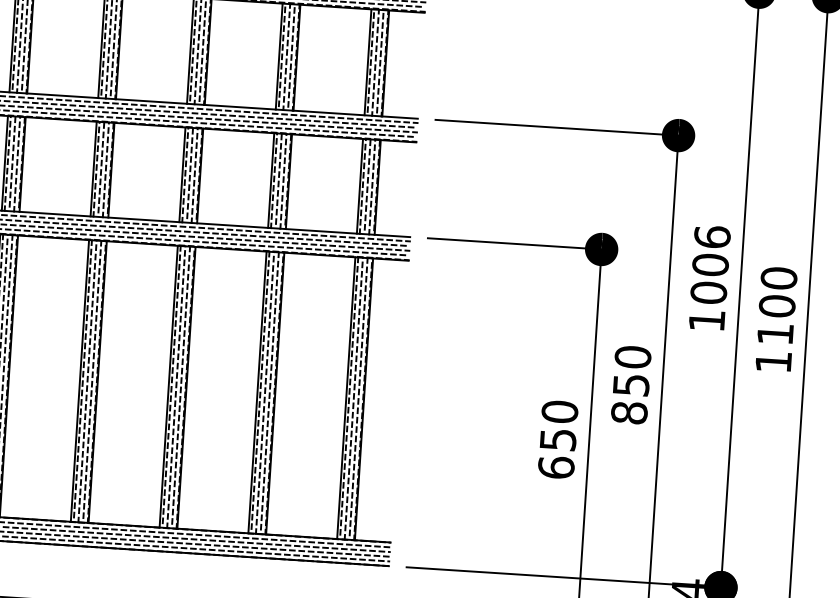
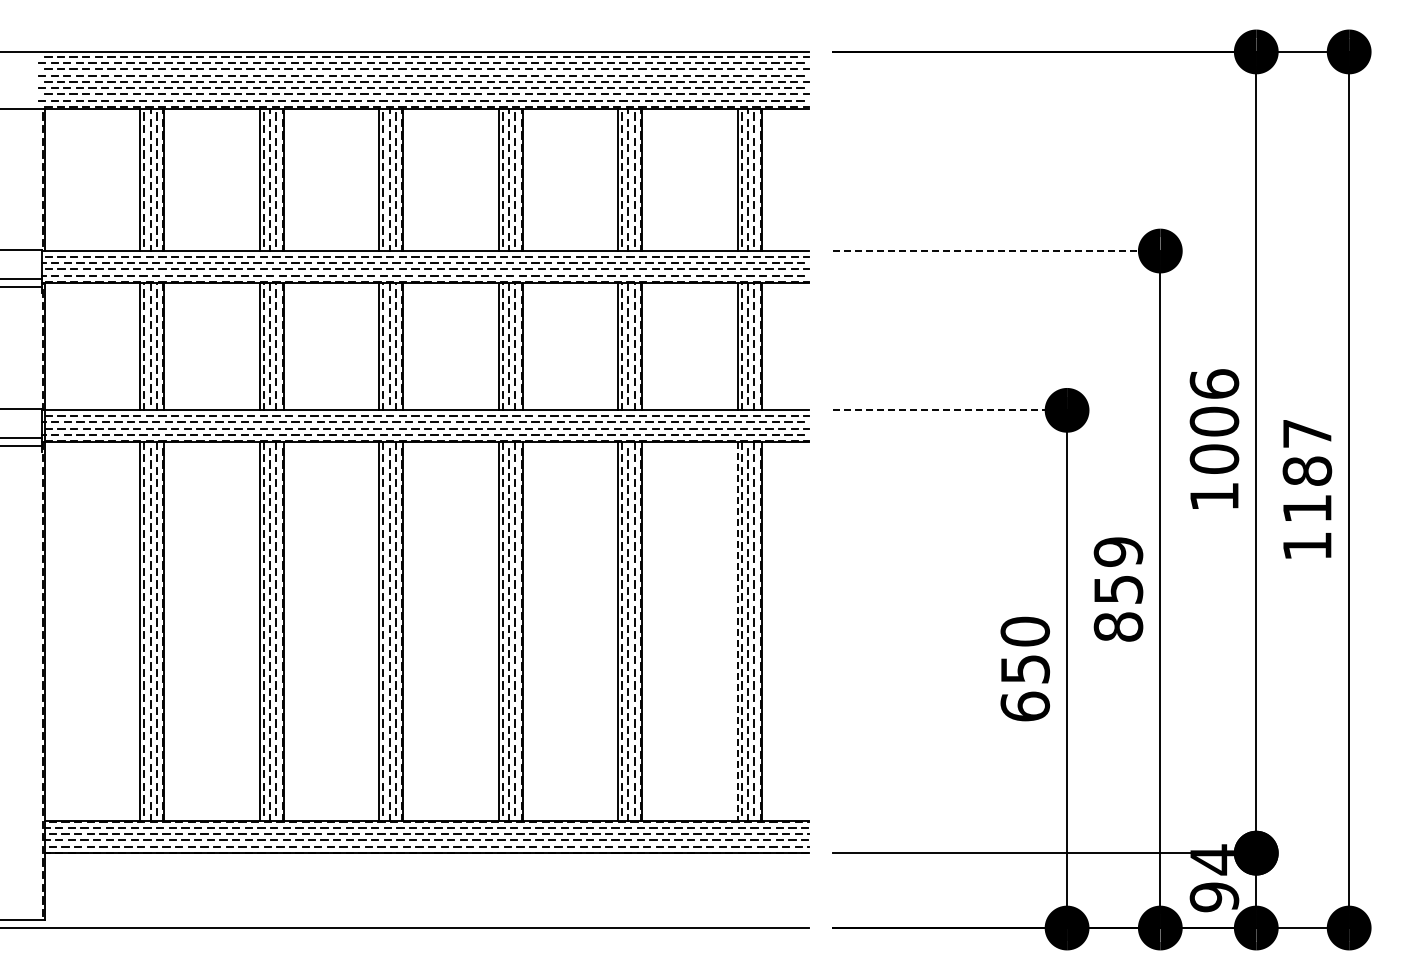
line: (556, 128) -> (996, 251), solid -> dashed
line: (515, 243) -> (950, 410), solid -> dashed
text: (778, 291) -> (1307, 451), 1100 -> 1187
text: (633, 356) -> (1118, 551), 850 -> 859
line: (346, 397) -> (737, 631), solid -> dashed

